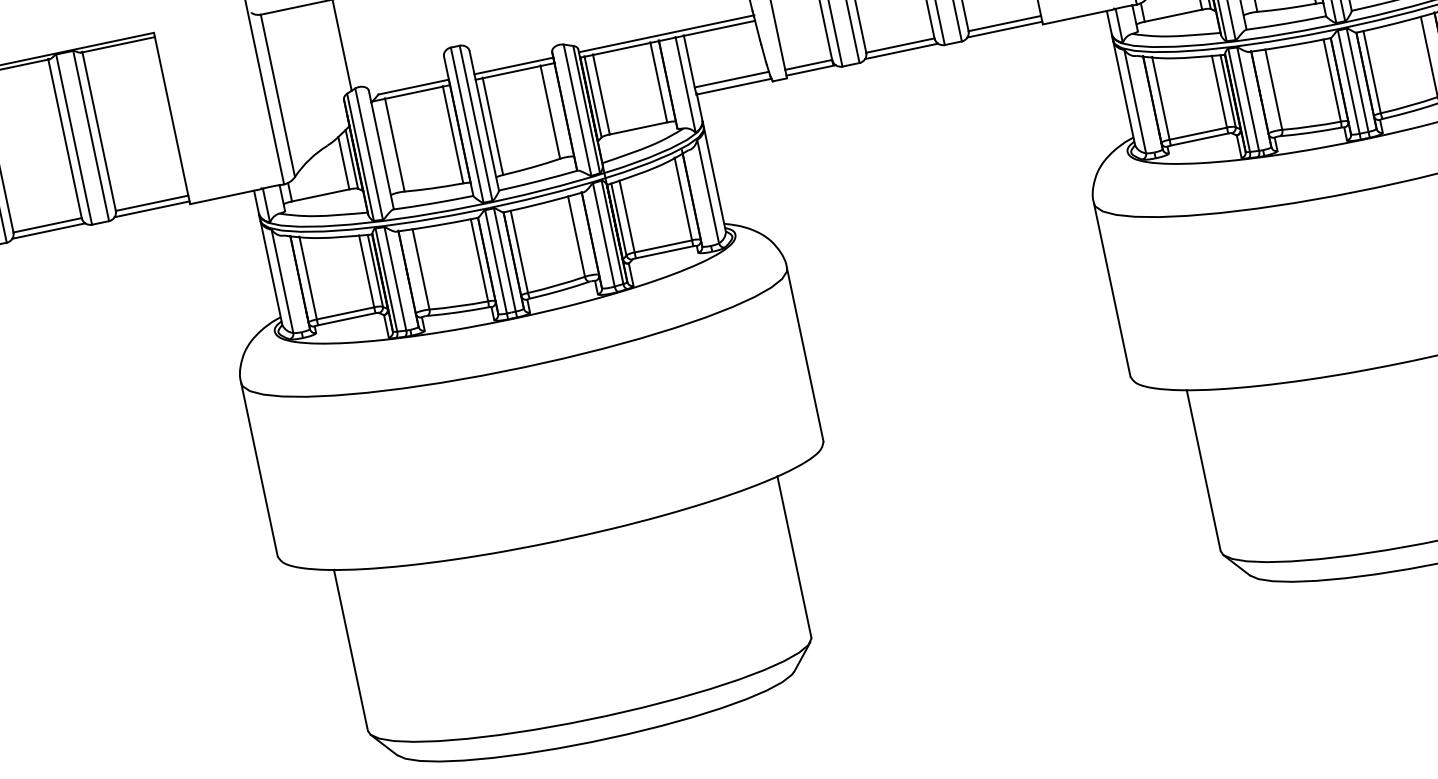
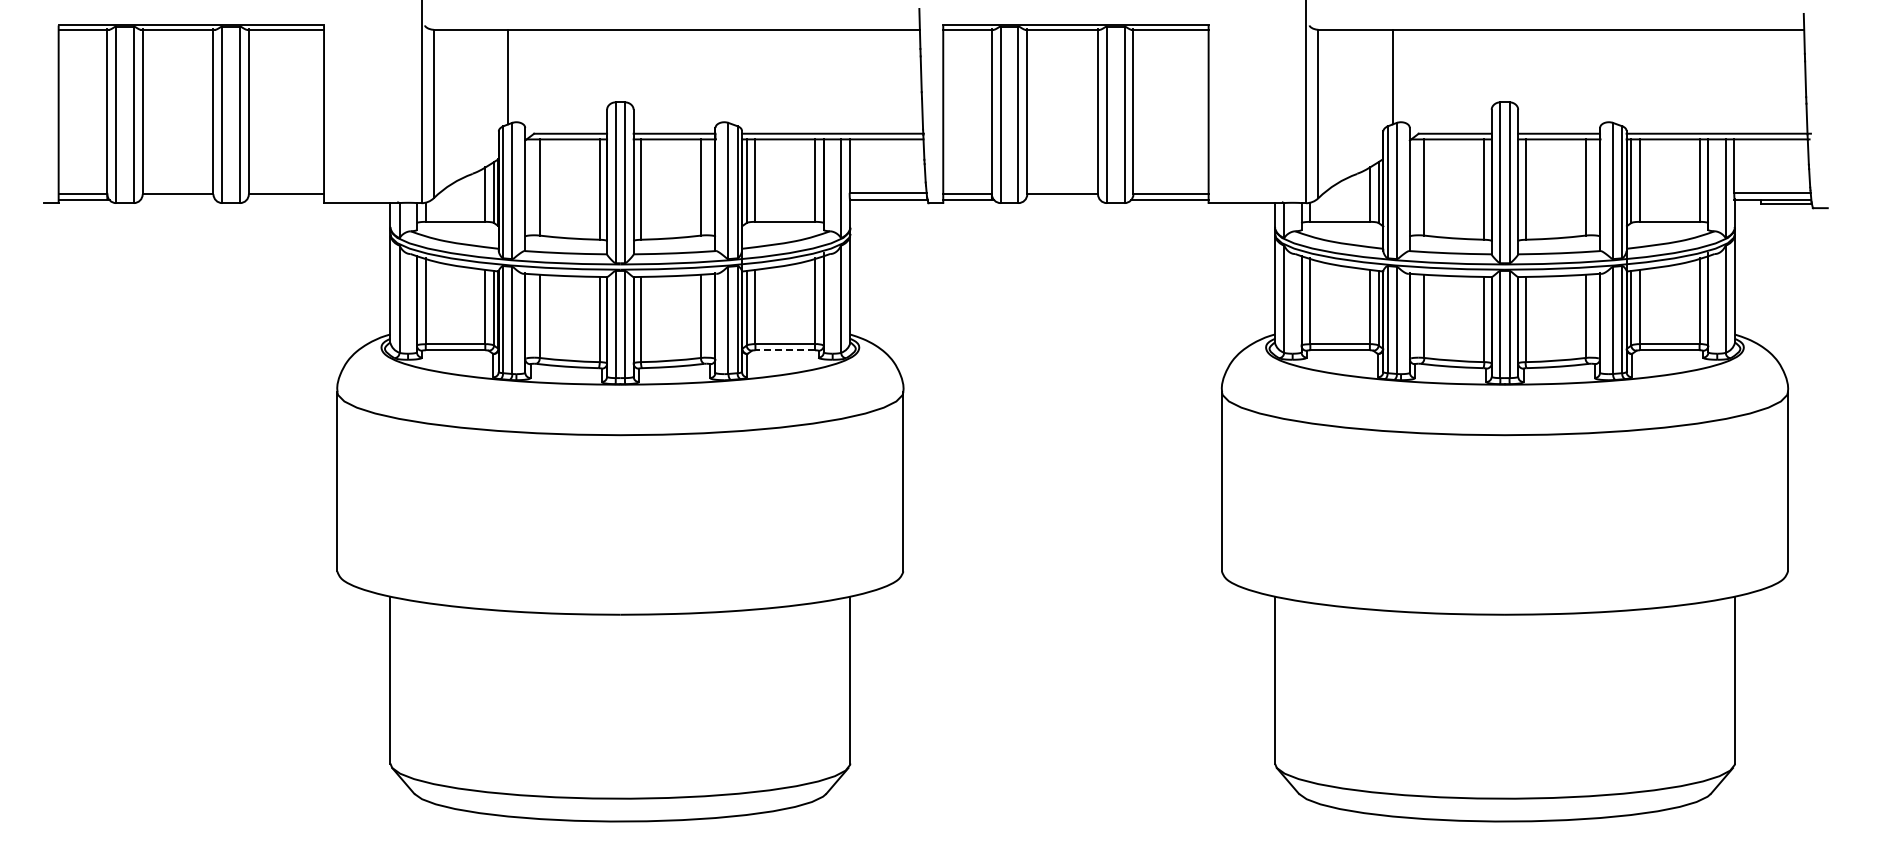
line: (901, 51) -> (1062, 200), removed
line: (152, 209) -> (285, 200), removed
line: (48, 231) -> (177, 200), removed
line: (664, 252) -> (785, 350), solid -> dashed

